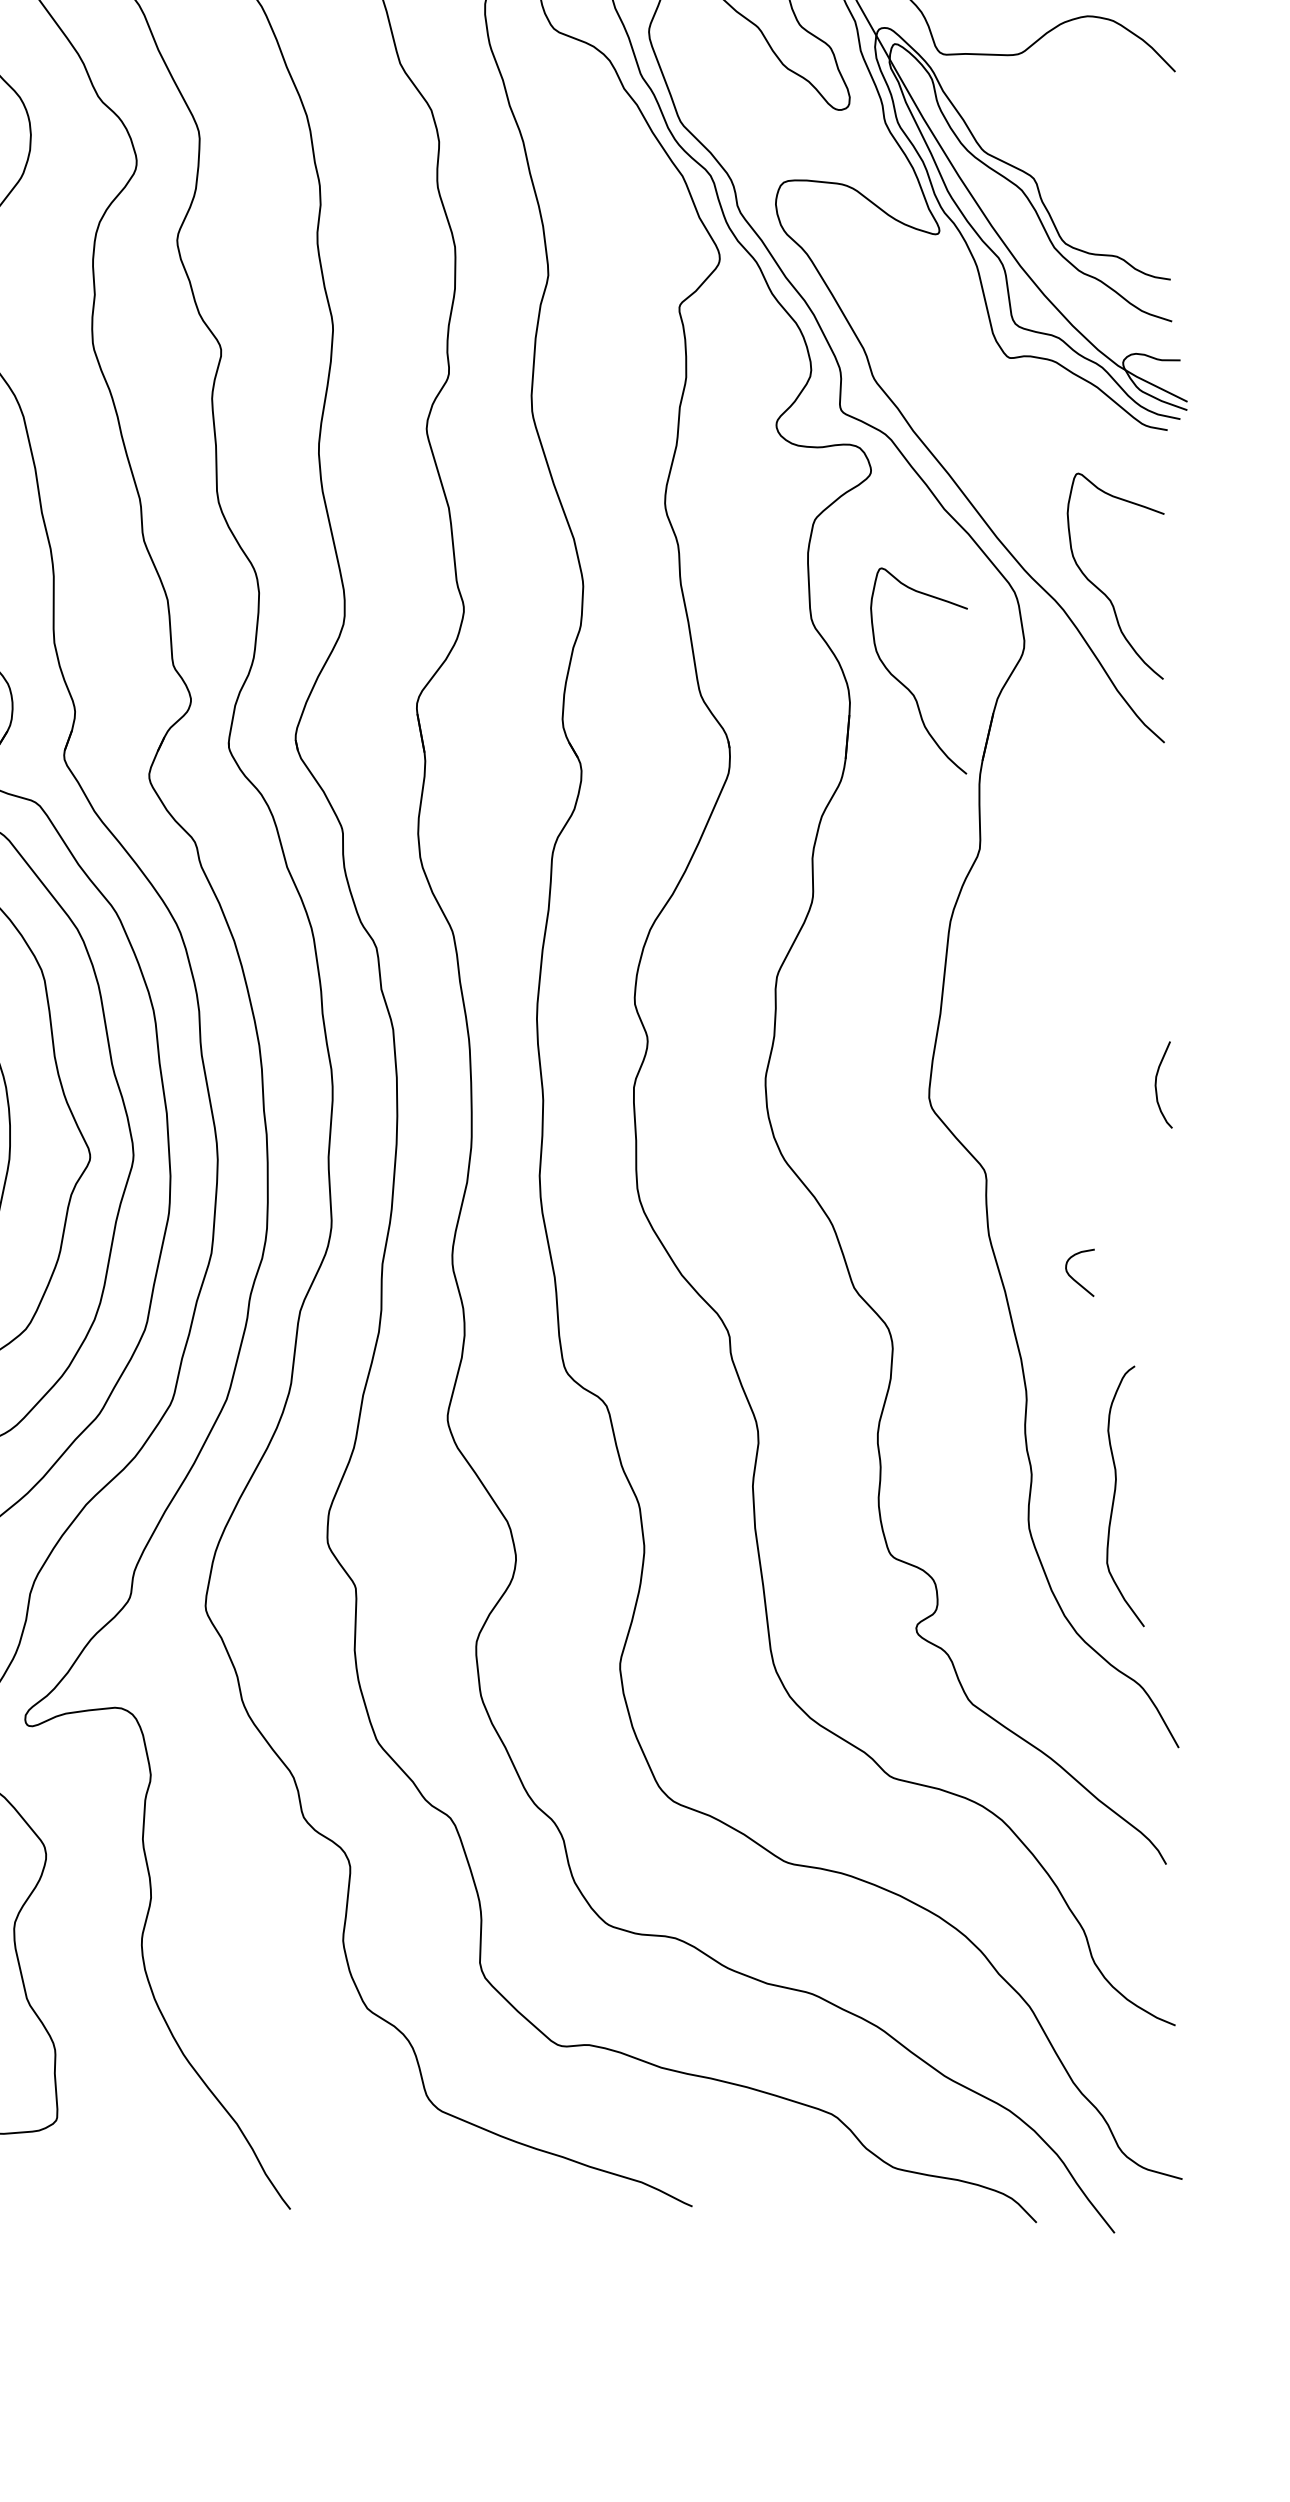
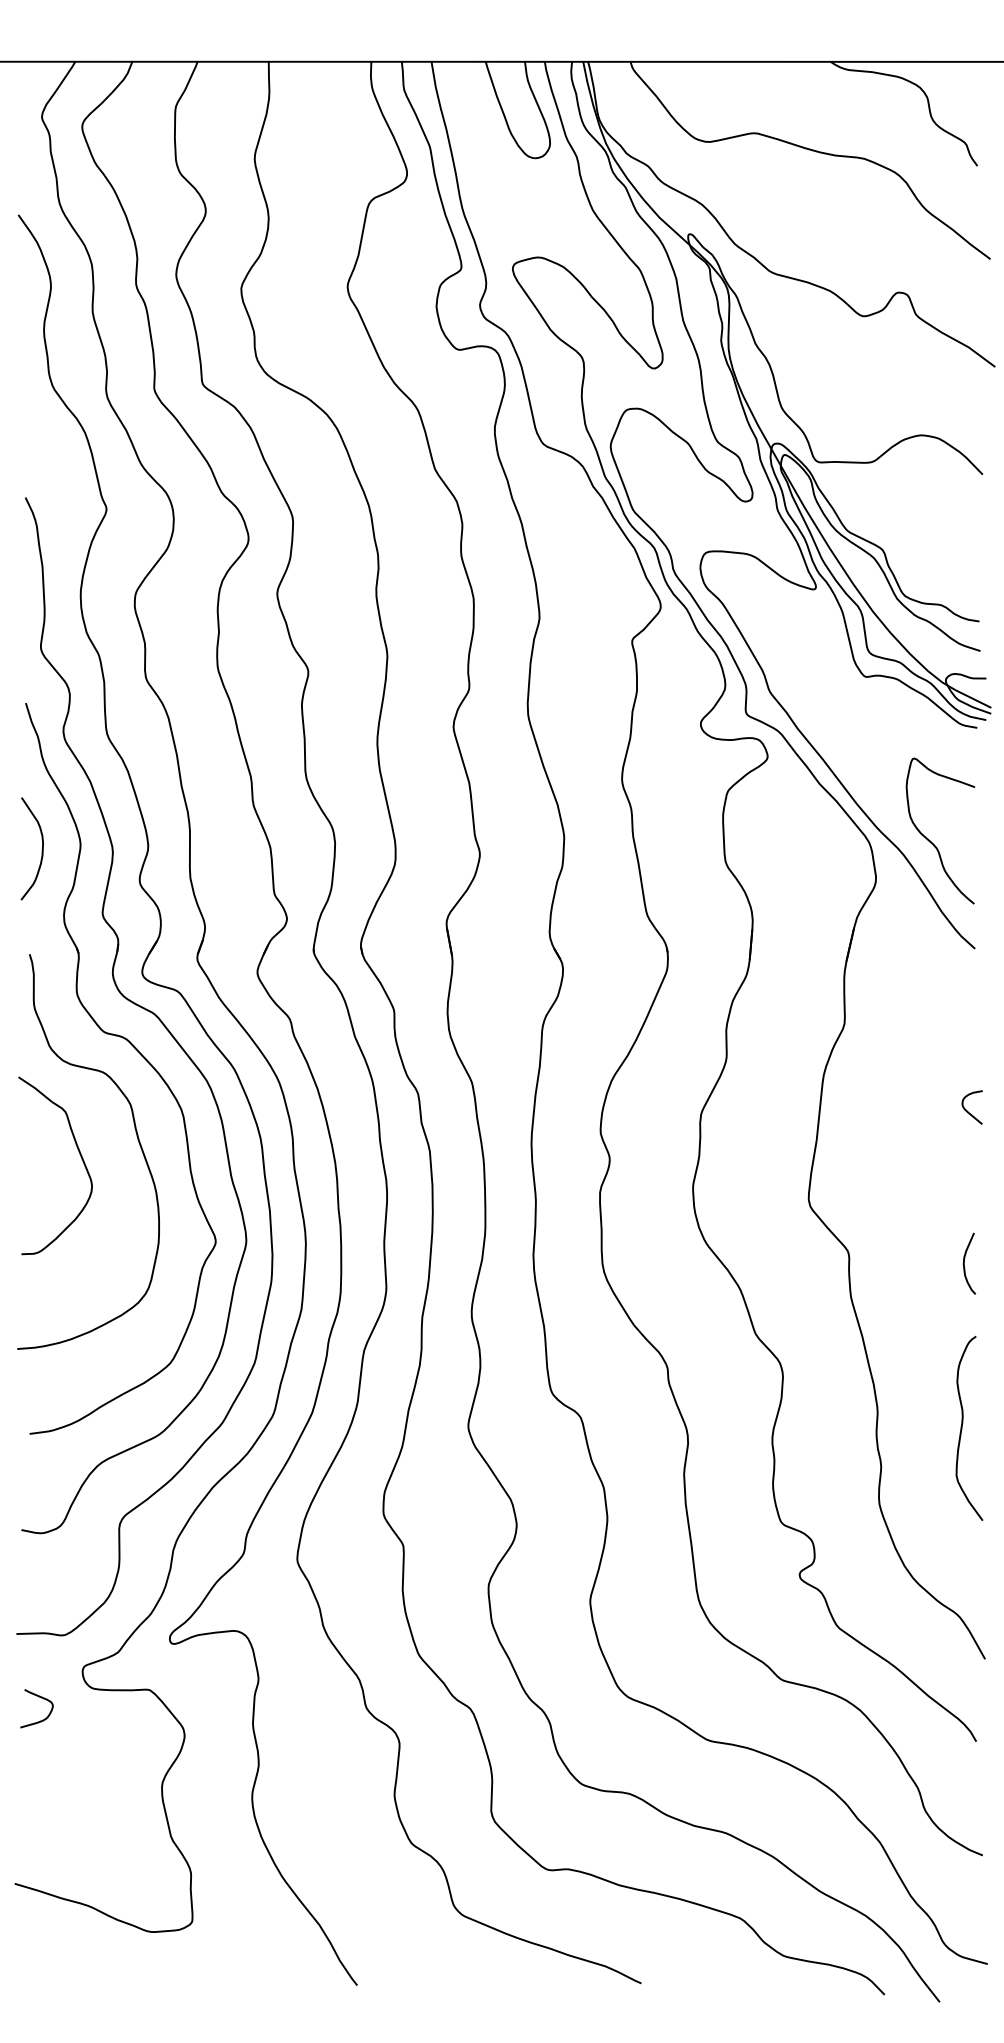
curve: (904, 684) -> (791, 907), removed
curve: (1156, 1084) -> (964, 1263), moved
curve: (1073, 1277) -> (967, 1110), moved
curve: (1115, 1496) -> (962, 1428), moved

